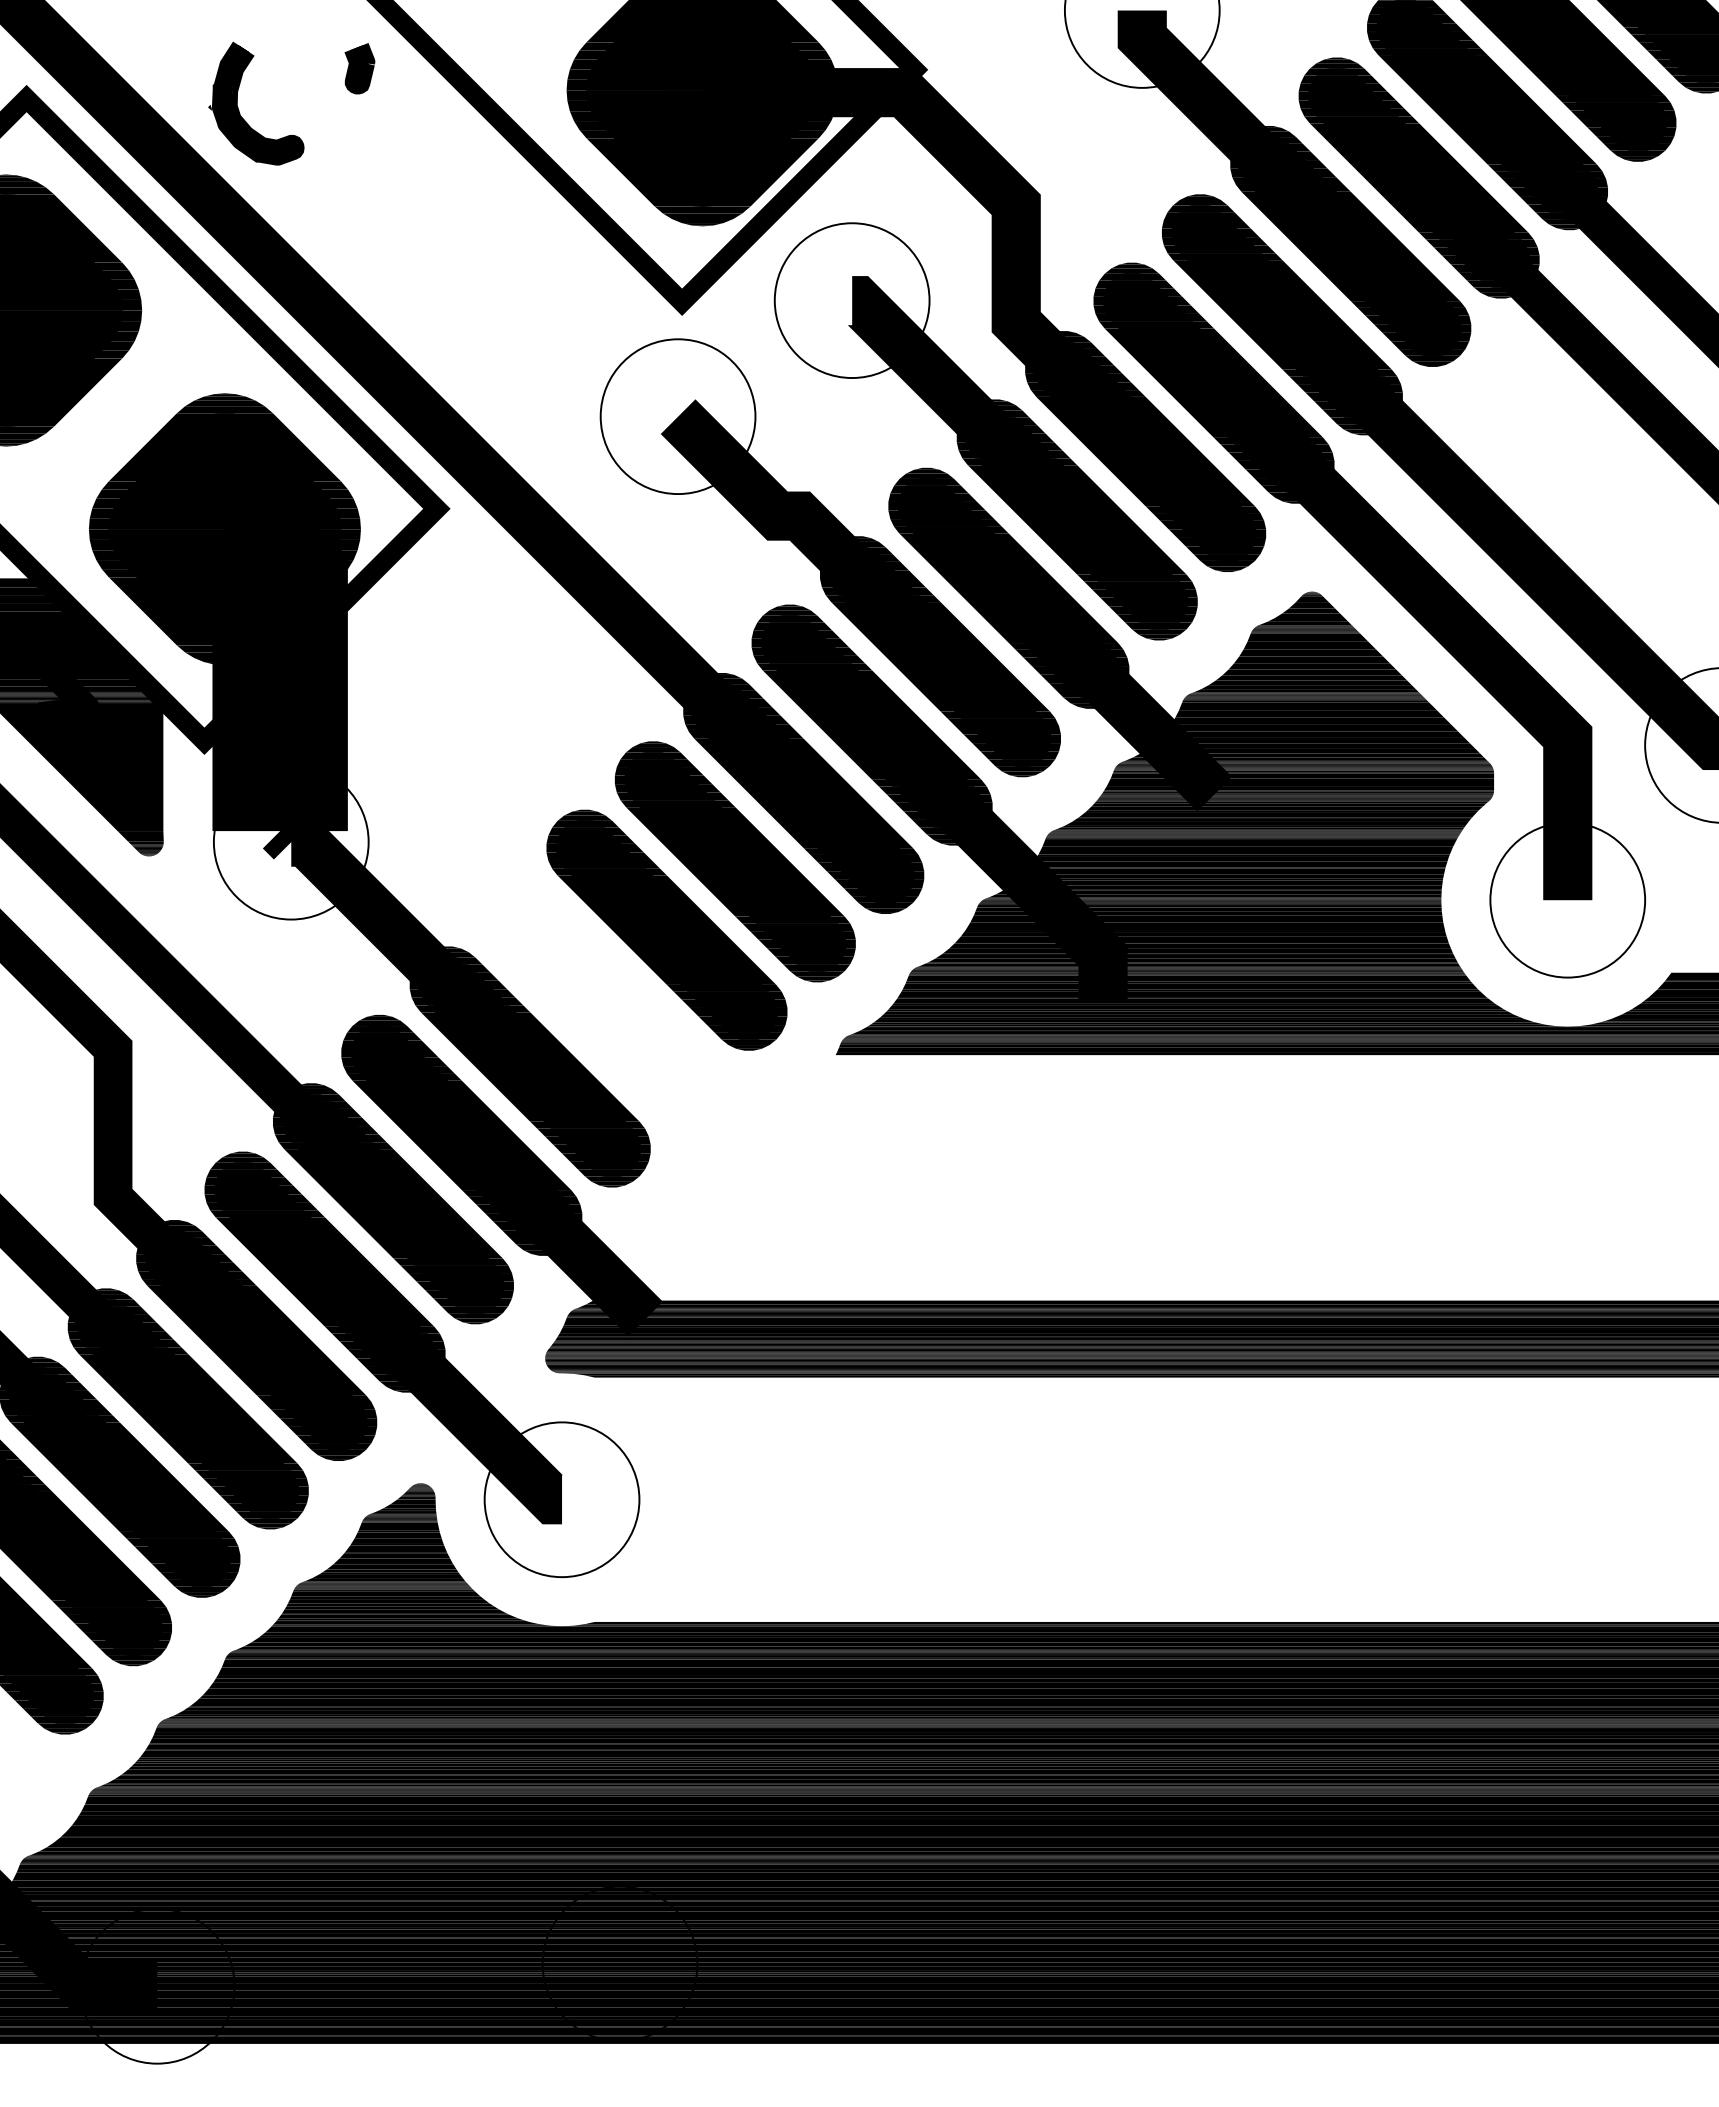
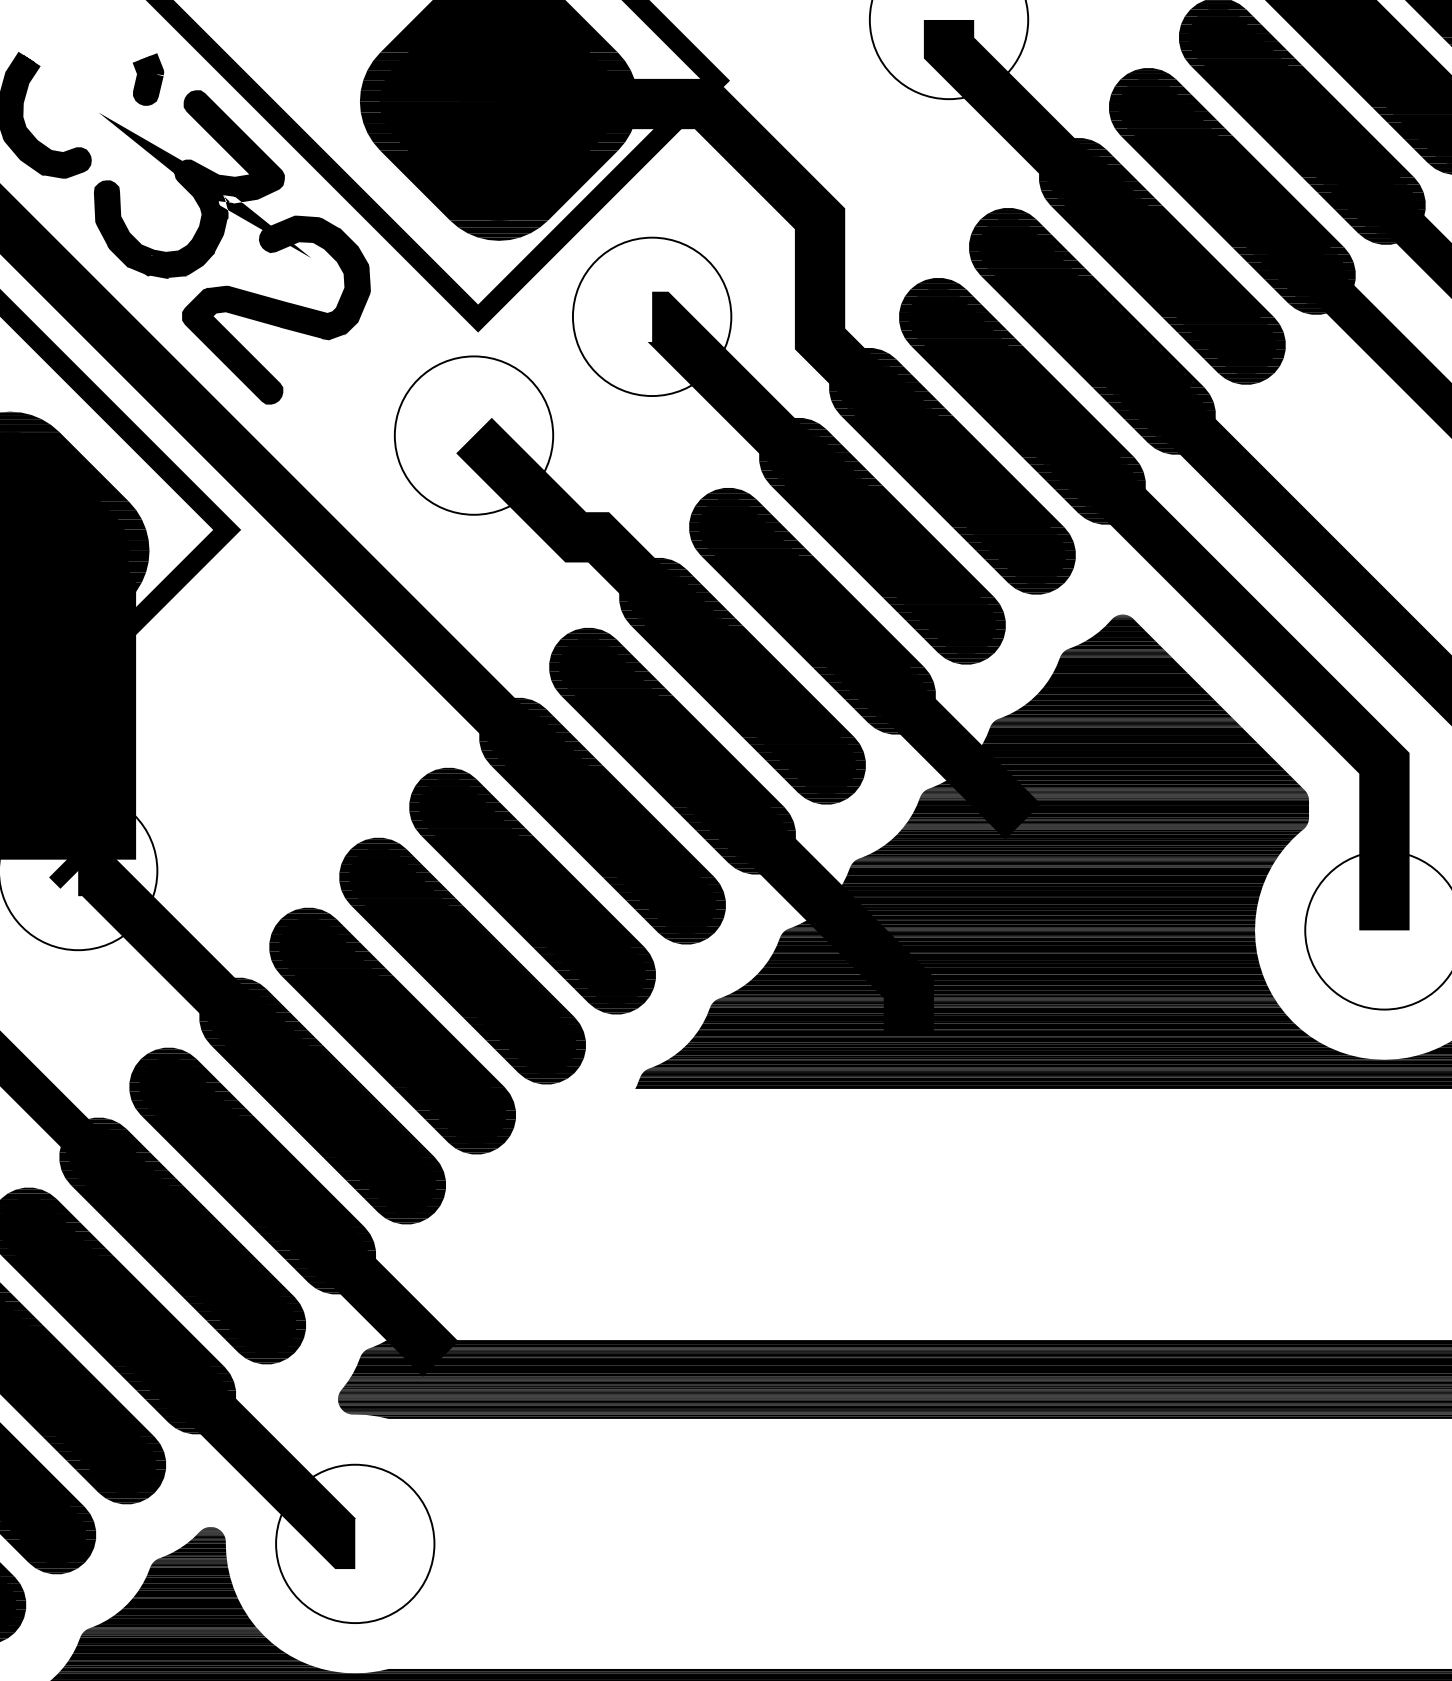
part: (430, 227) -> (220, 242), added
part: (598, 998) -> (392, 1030), added

